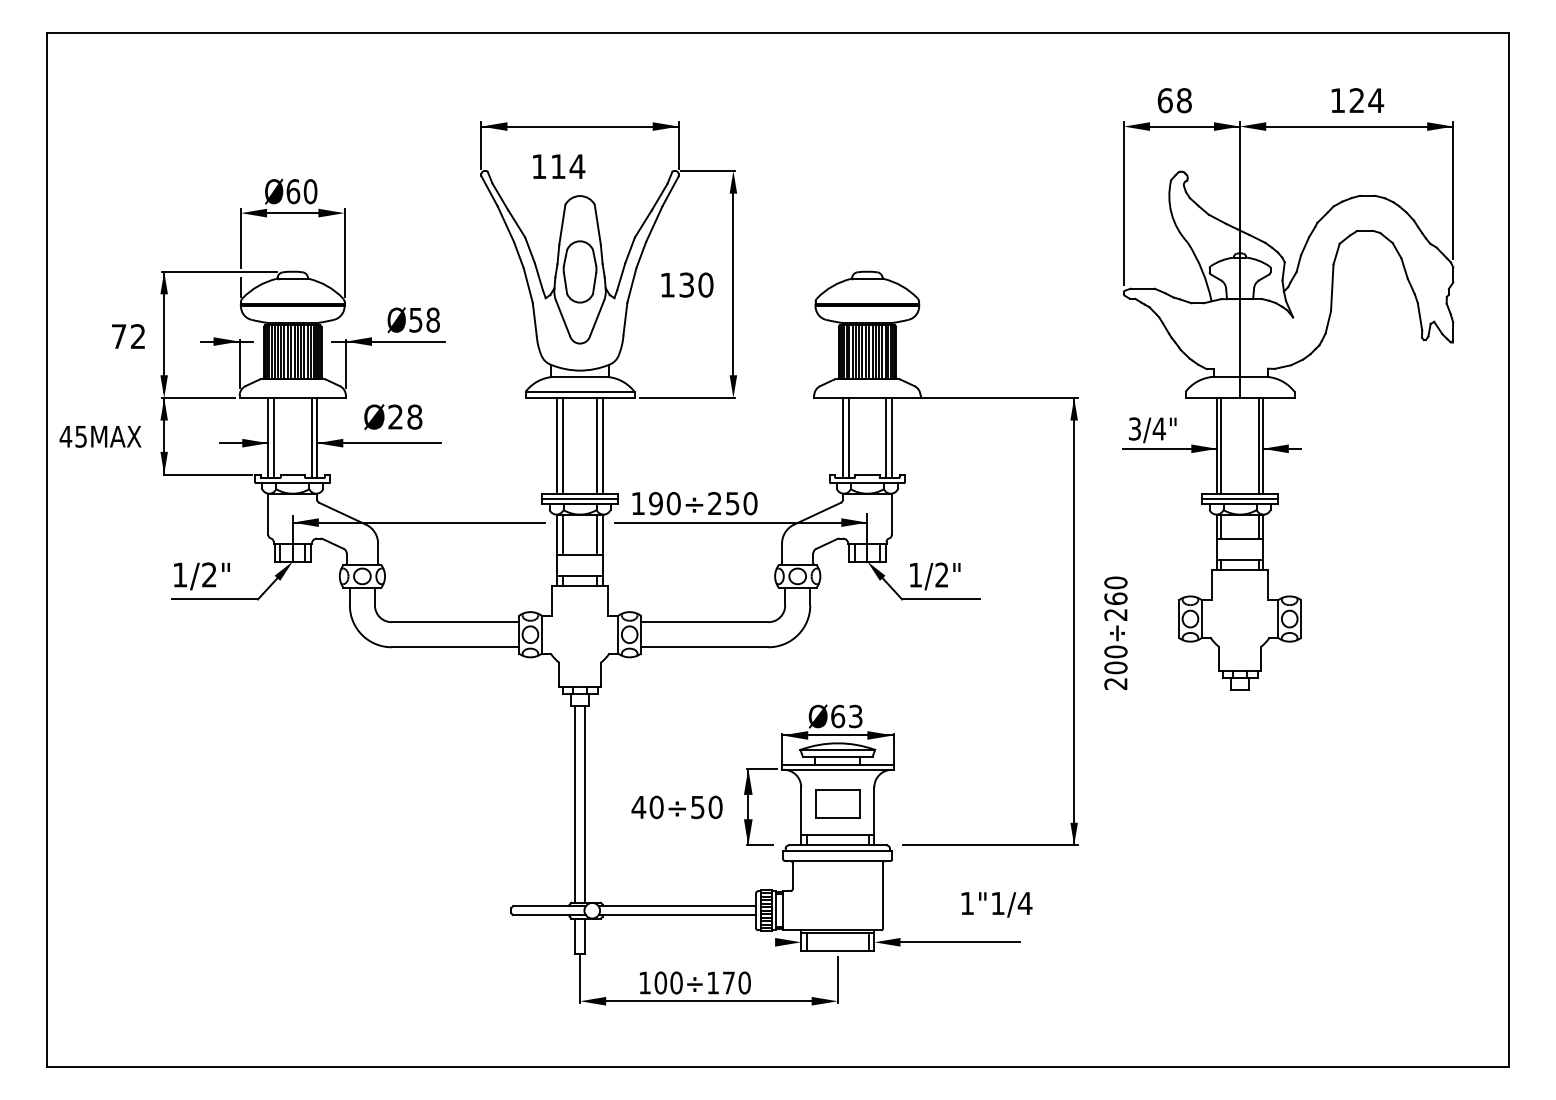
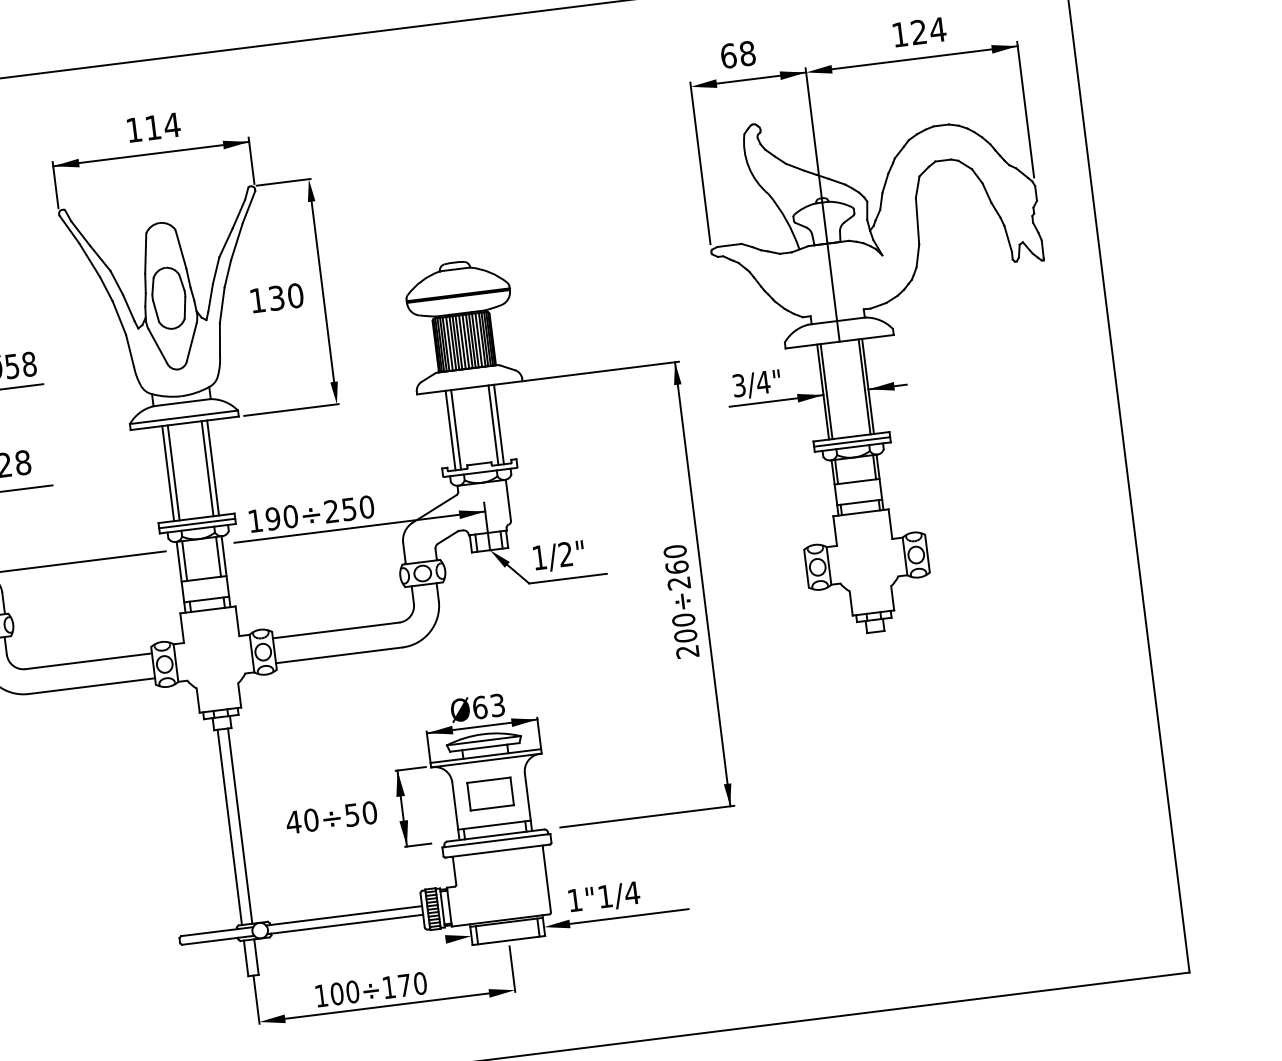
text: (559, 166) -> (154, 127), moved
text: (1115, 632) -> (680, 600), moved
text: (996, 904) -> (604, 897), moved

